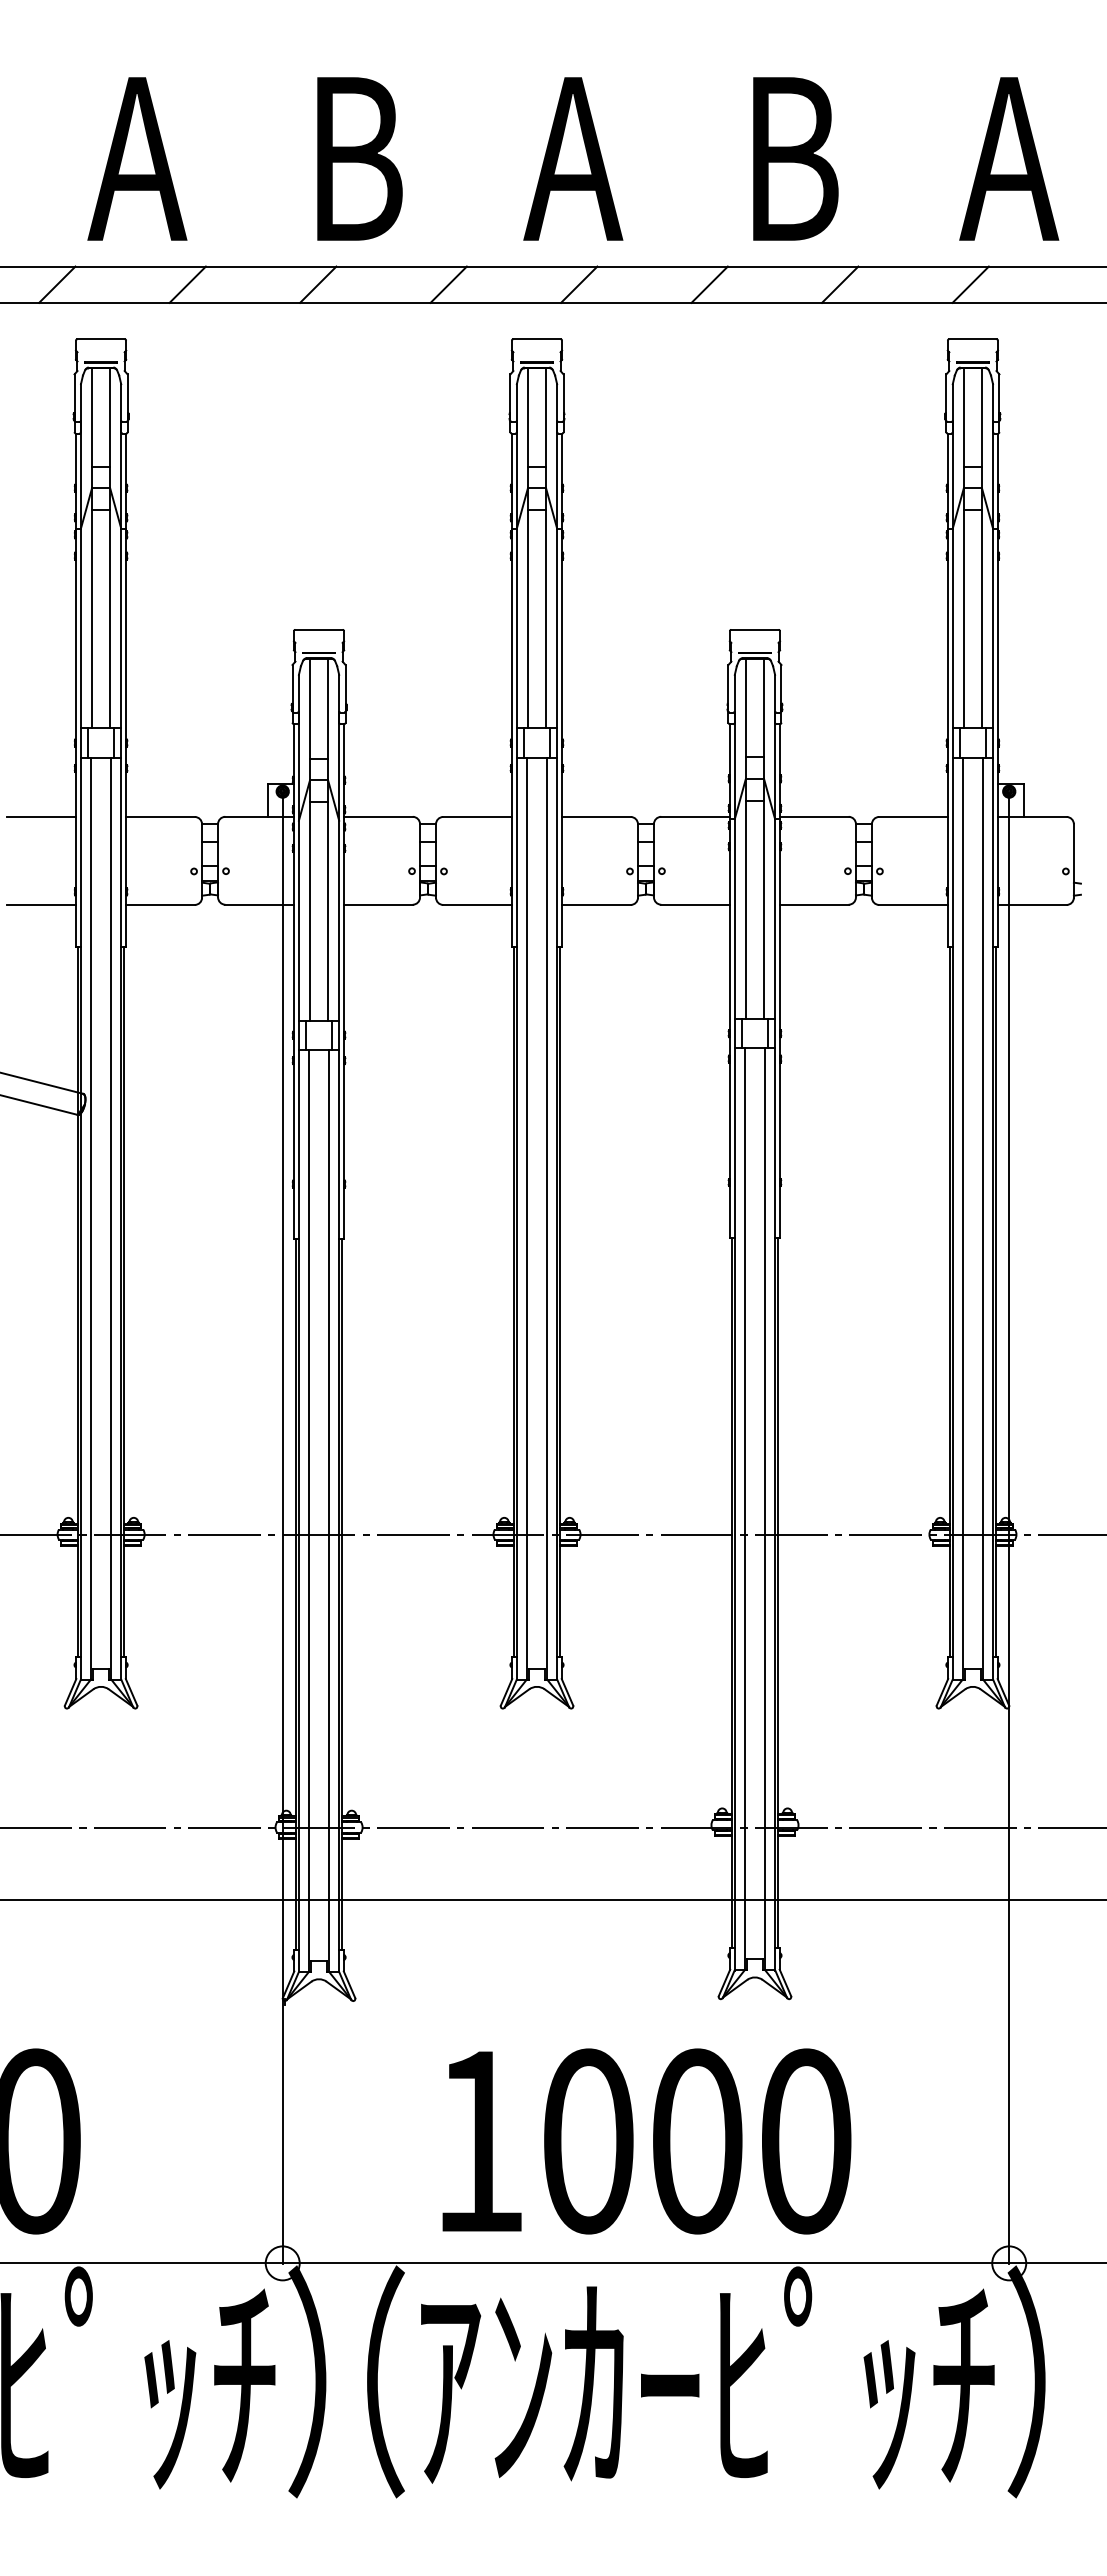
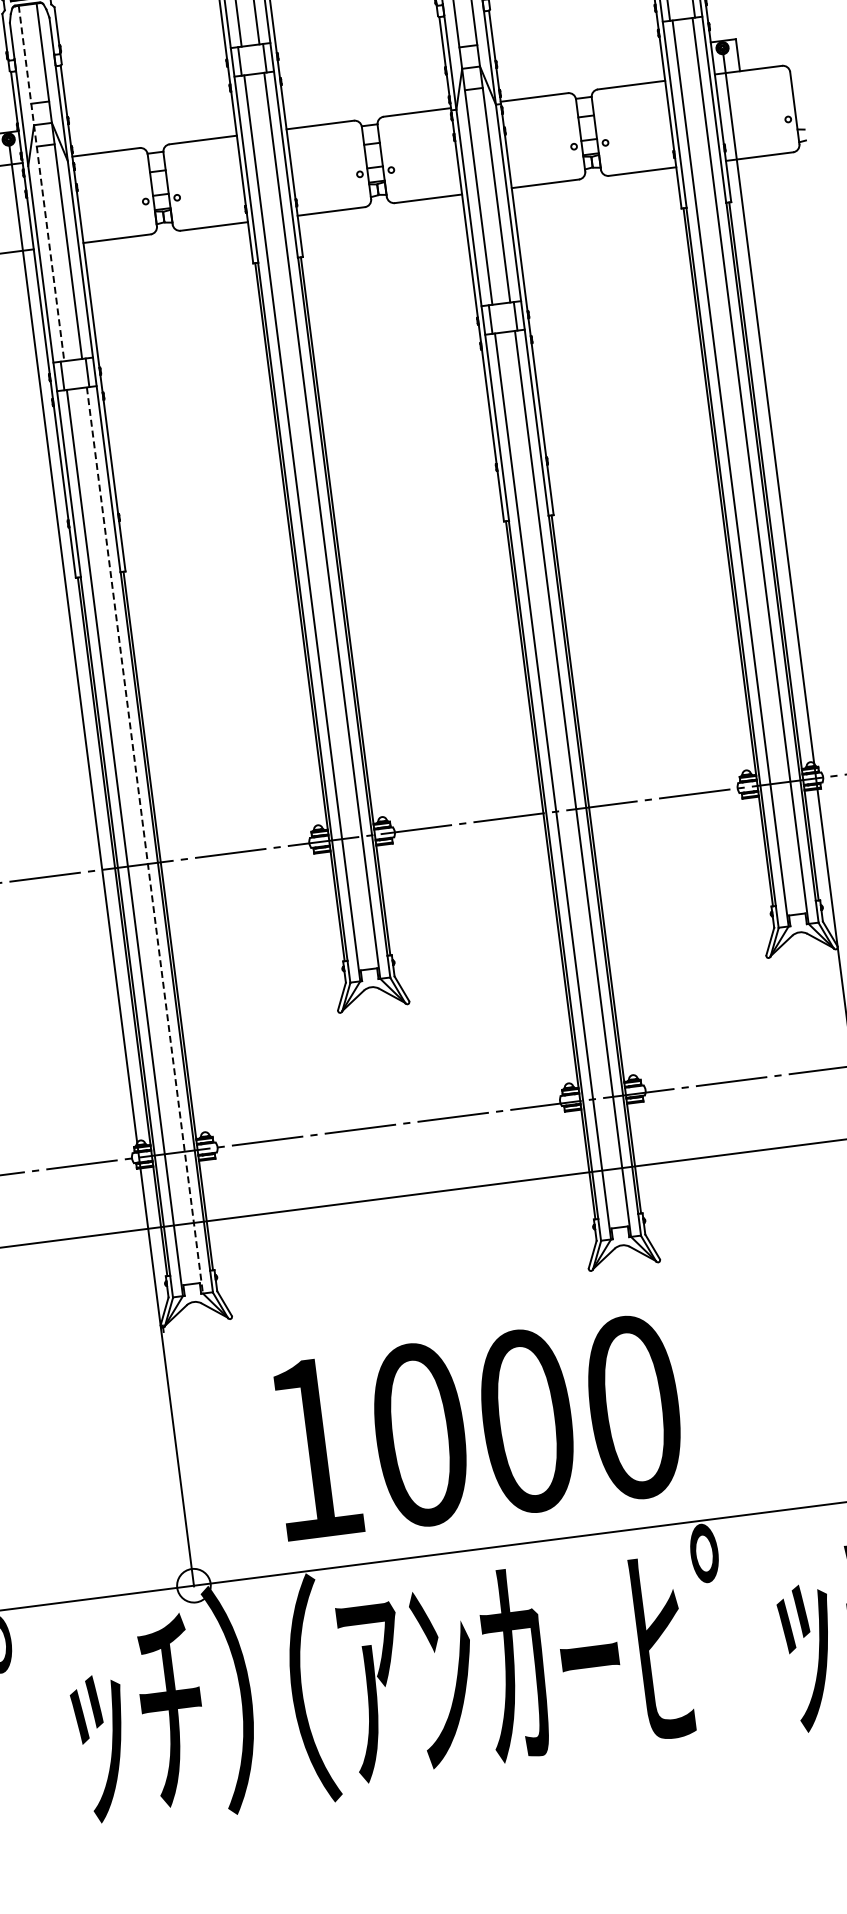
line: (309, 839) -> (41, 183), solid -> dashed
line: (329, 1511) -> (145, 841), solid -> dashed
text: (646, 2141) -> (477, 1427), moved

